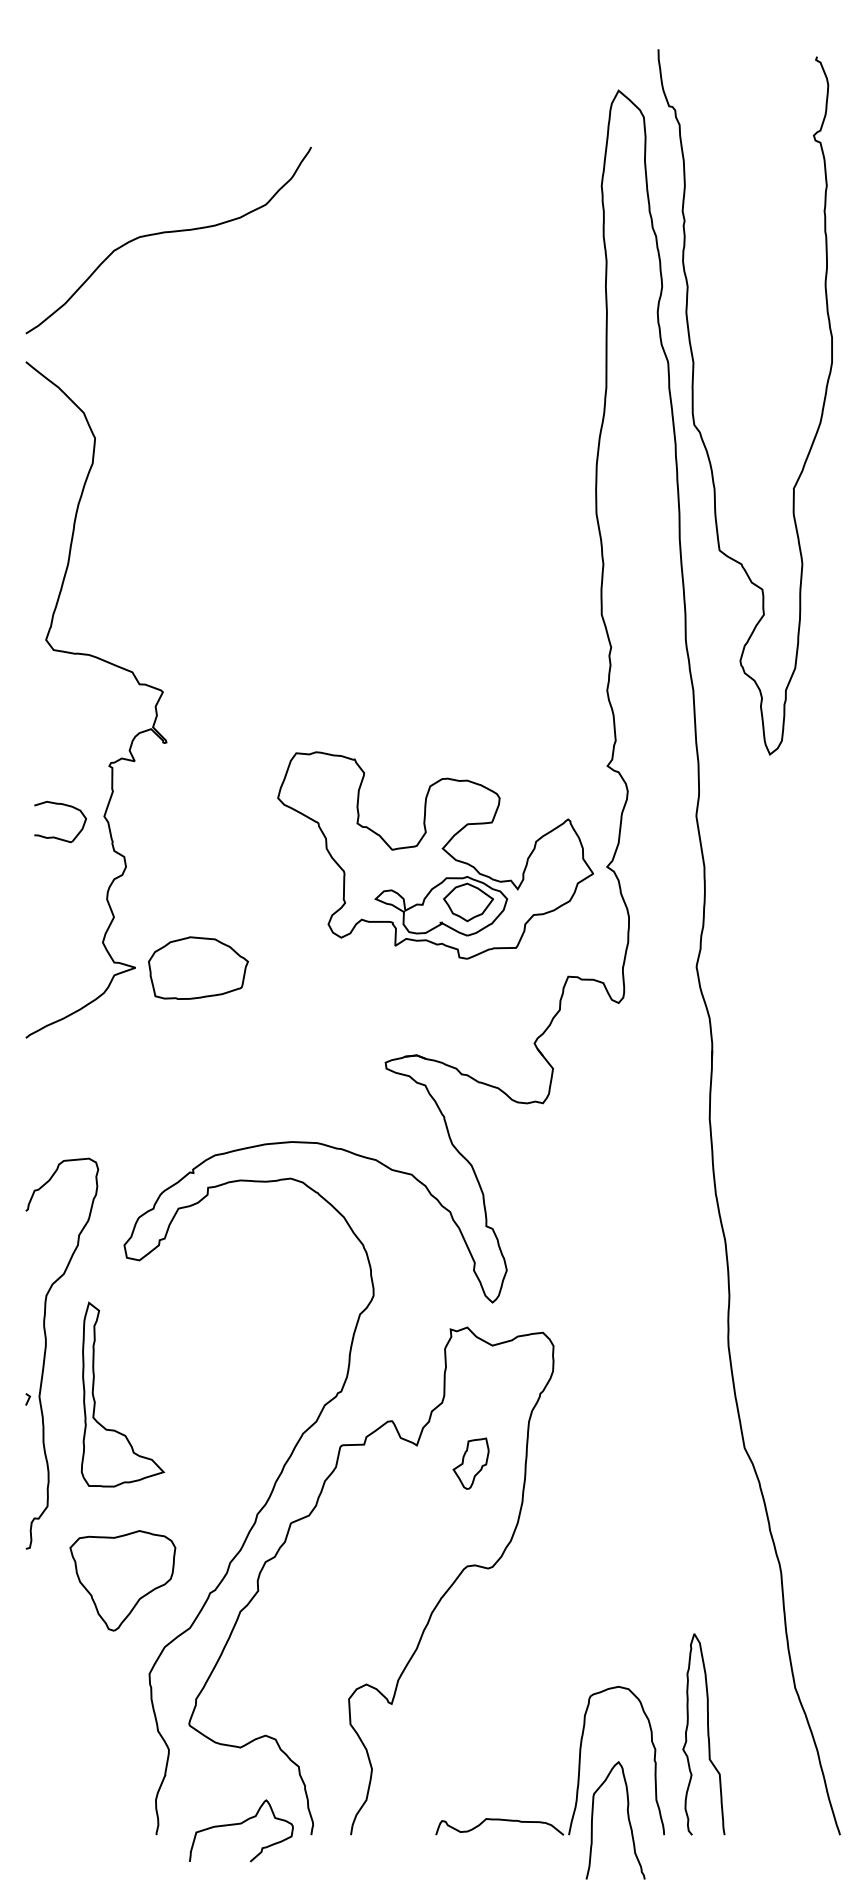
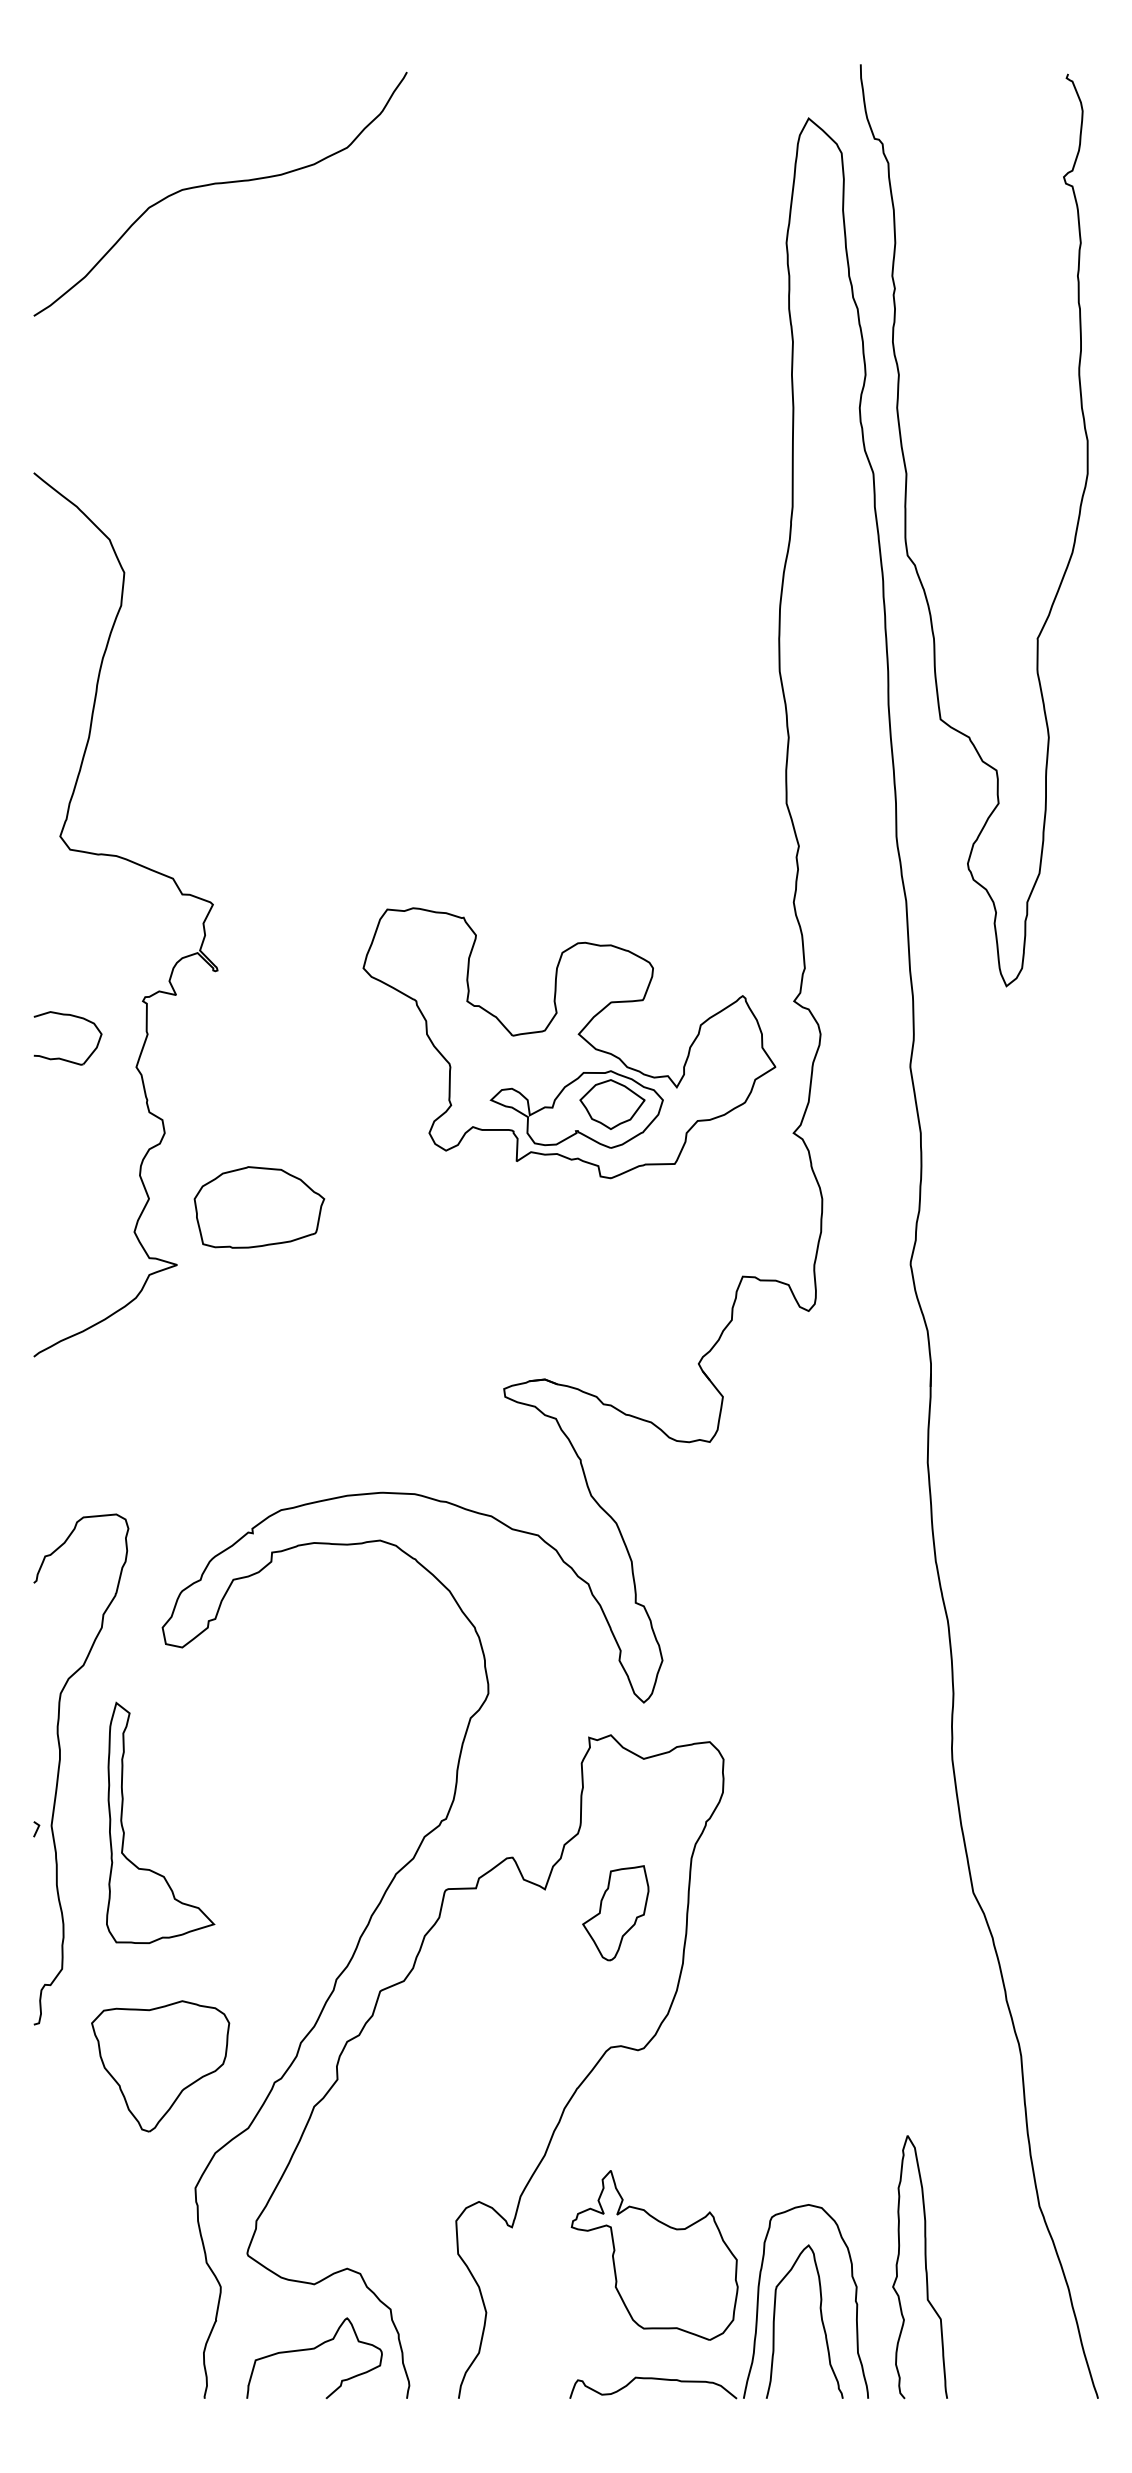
curve: (168, 233) -> (220, 184), moved
part: (57, 837) -> (63, 1058), moved
part: (435, 855) -> (569, 1043), moved
part: (198, 968) -> (259, 1207), moved
part: (470, 1463) -> (615, 1913), size x1.43
part: (500, 1725) -> (654, 2255), added
curve: (627, 1817) -> (820, 2317), moved
curve: (241, 1824) -> (314, 2349), moved

